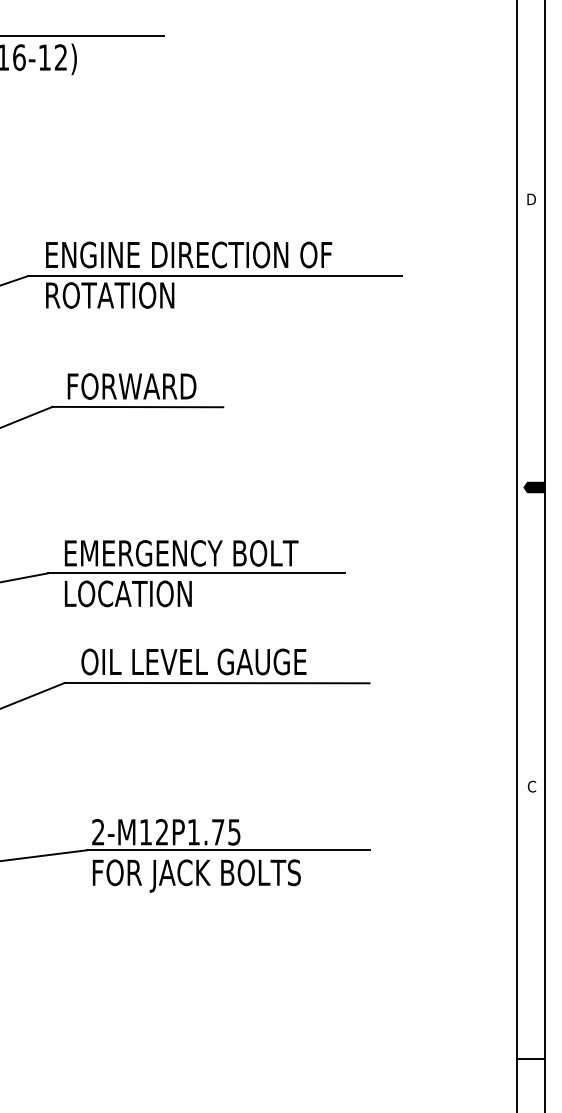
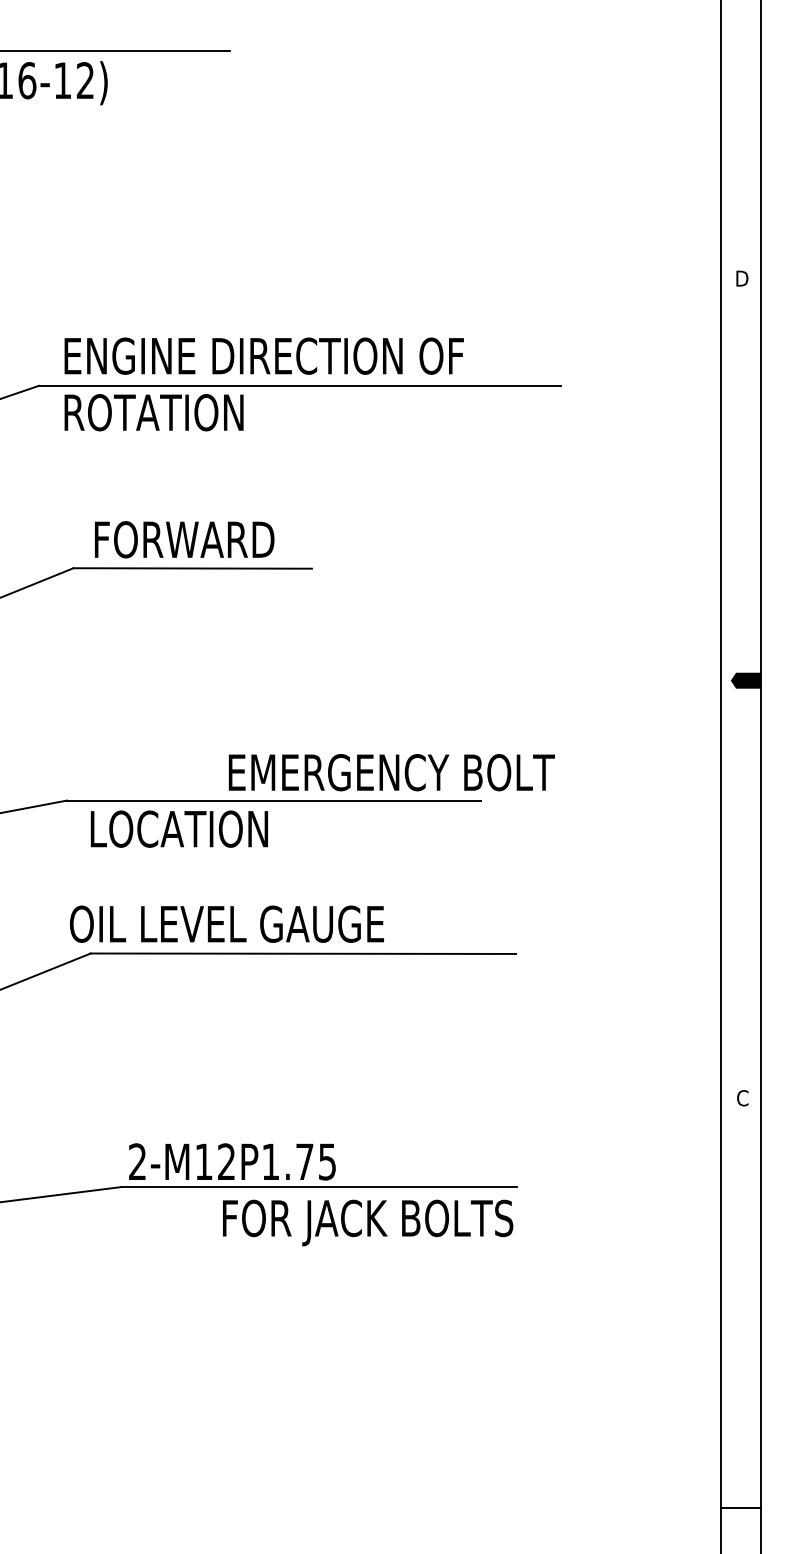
text: (181, 553) -> (391, 772), moved
text: (193, 661) -> (226, 923), moved
text: (197, 875) -> (368, 1222), moved
line: (531, 1059) -> (741, 1507), moved

